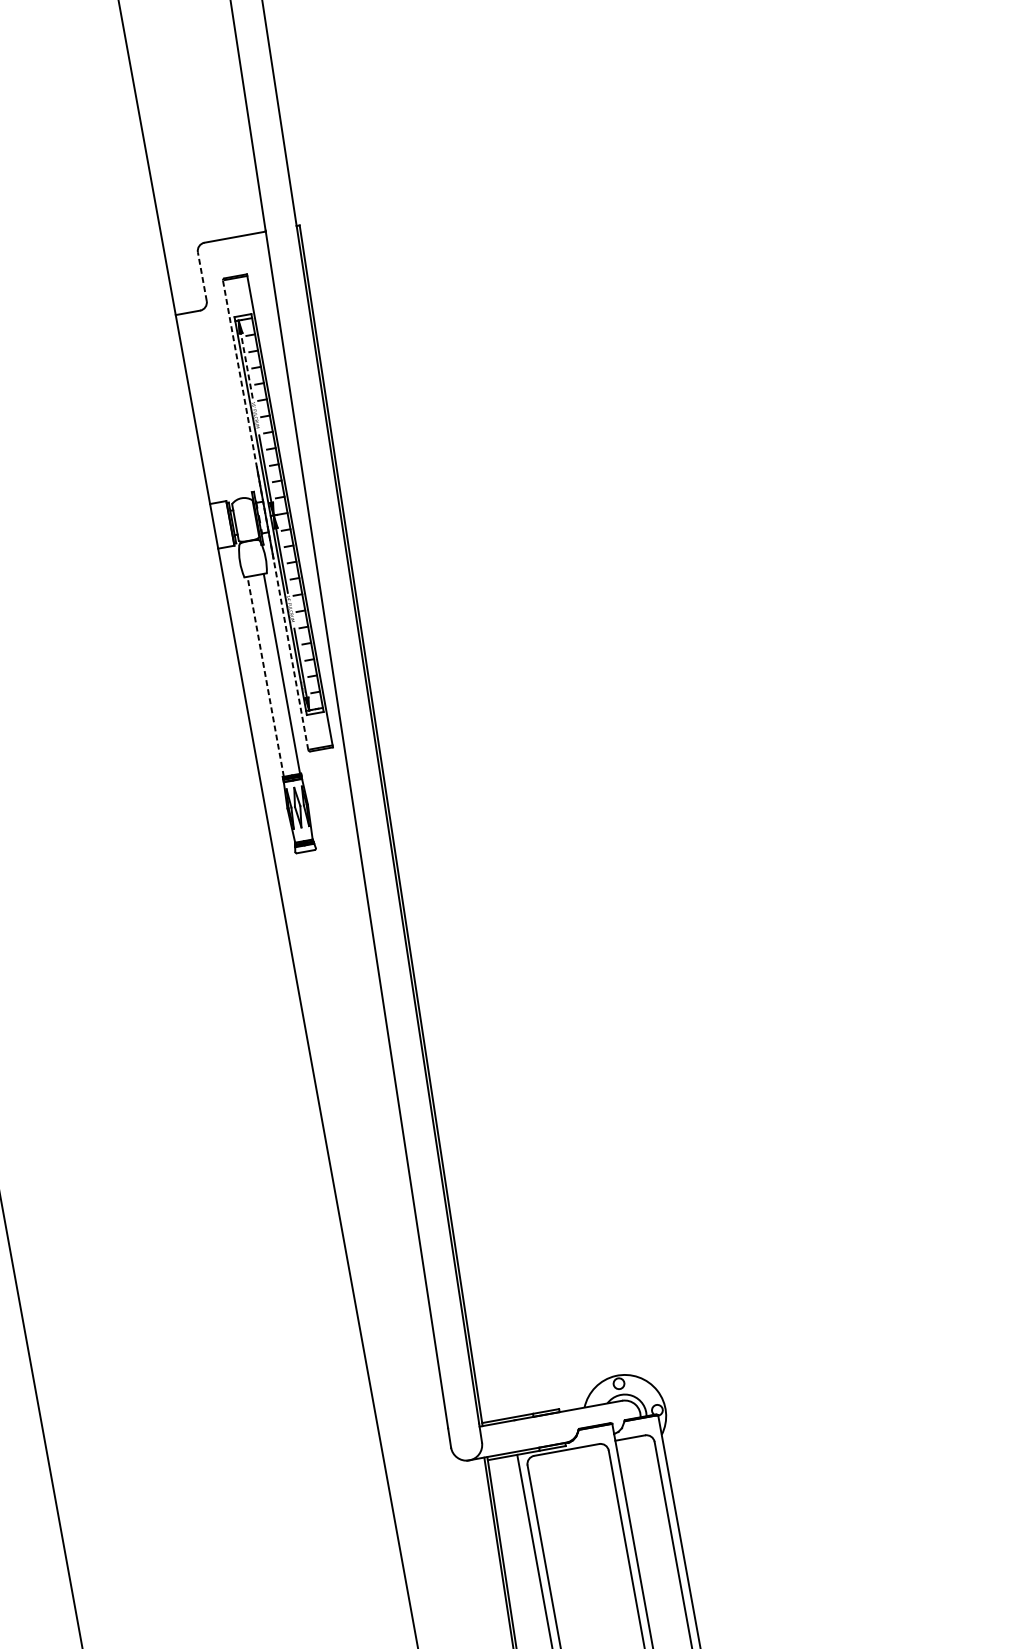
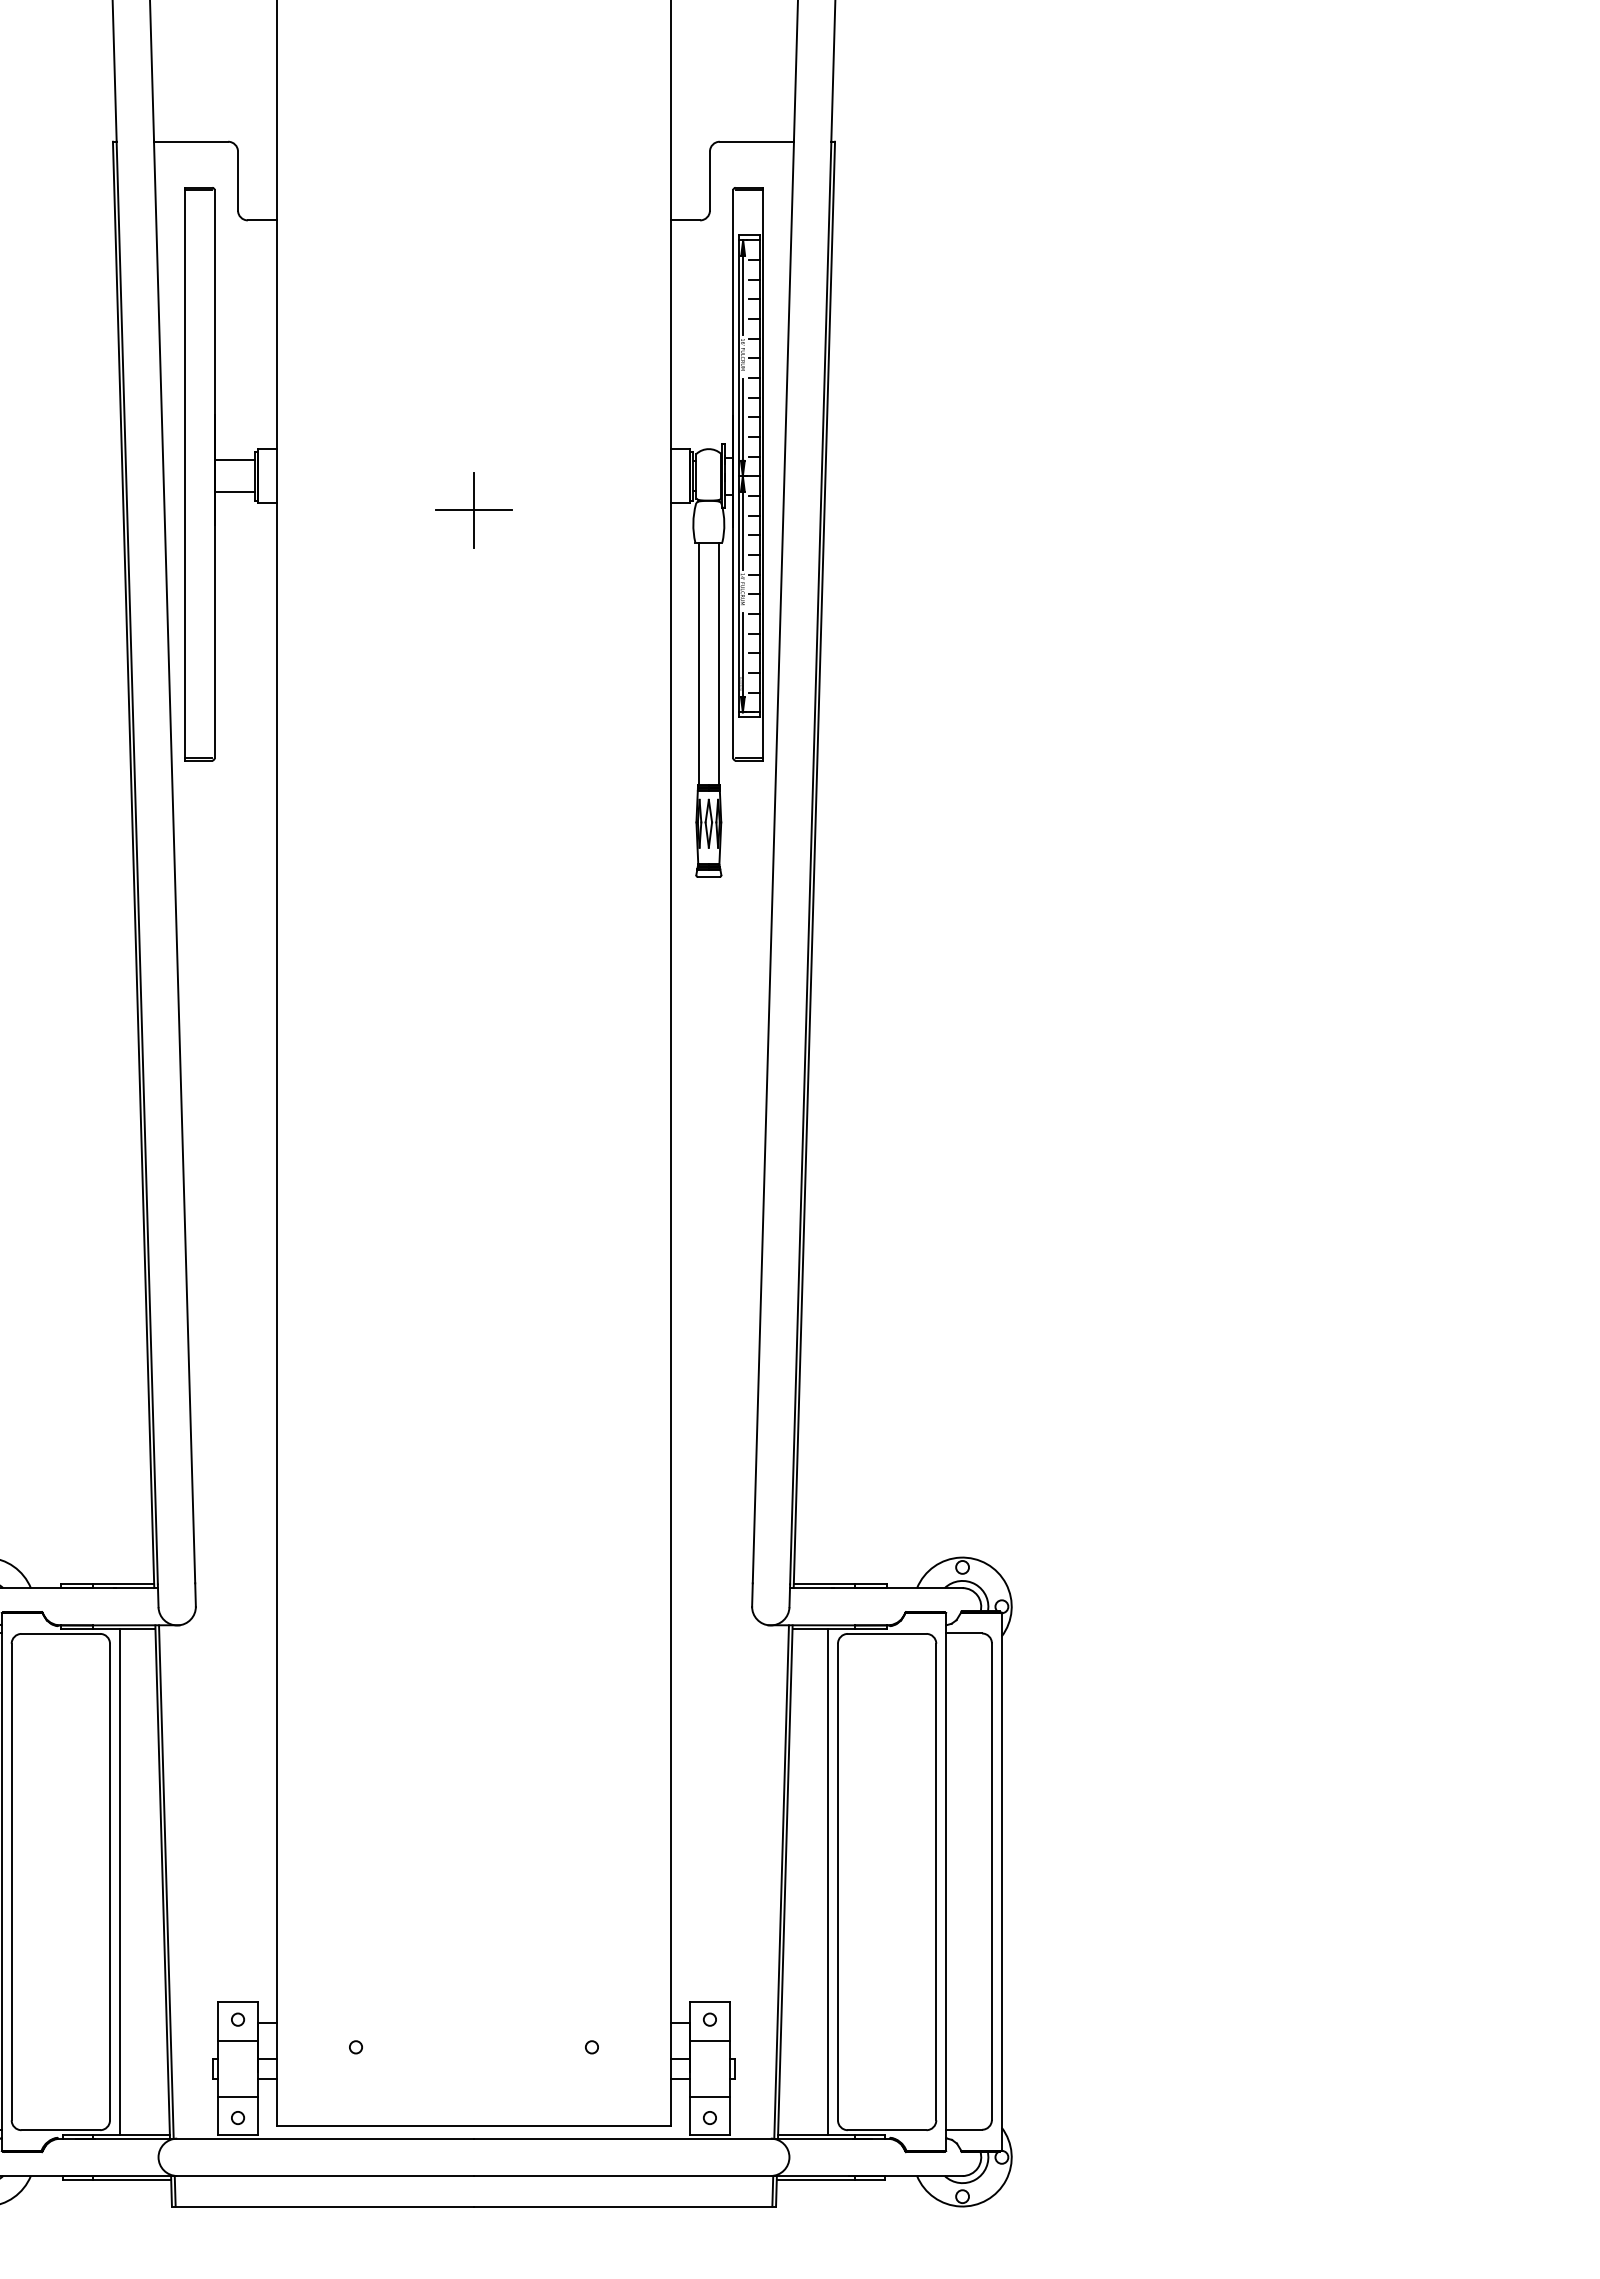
line: (201, 276) -> (709, 180), dashed -> solid
line: (245, 358) -> (743, 286), dashed -> solid
line: (265, 514) -> (733, 473), dashed -> solid
part: (56, 584) -> (473, 510), added
line: (266, 676) -> (699, 663), dashed -> solid

